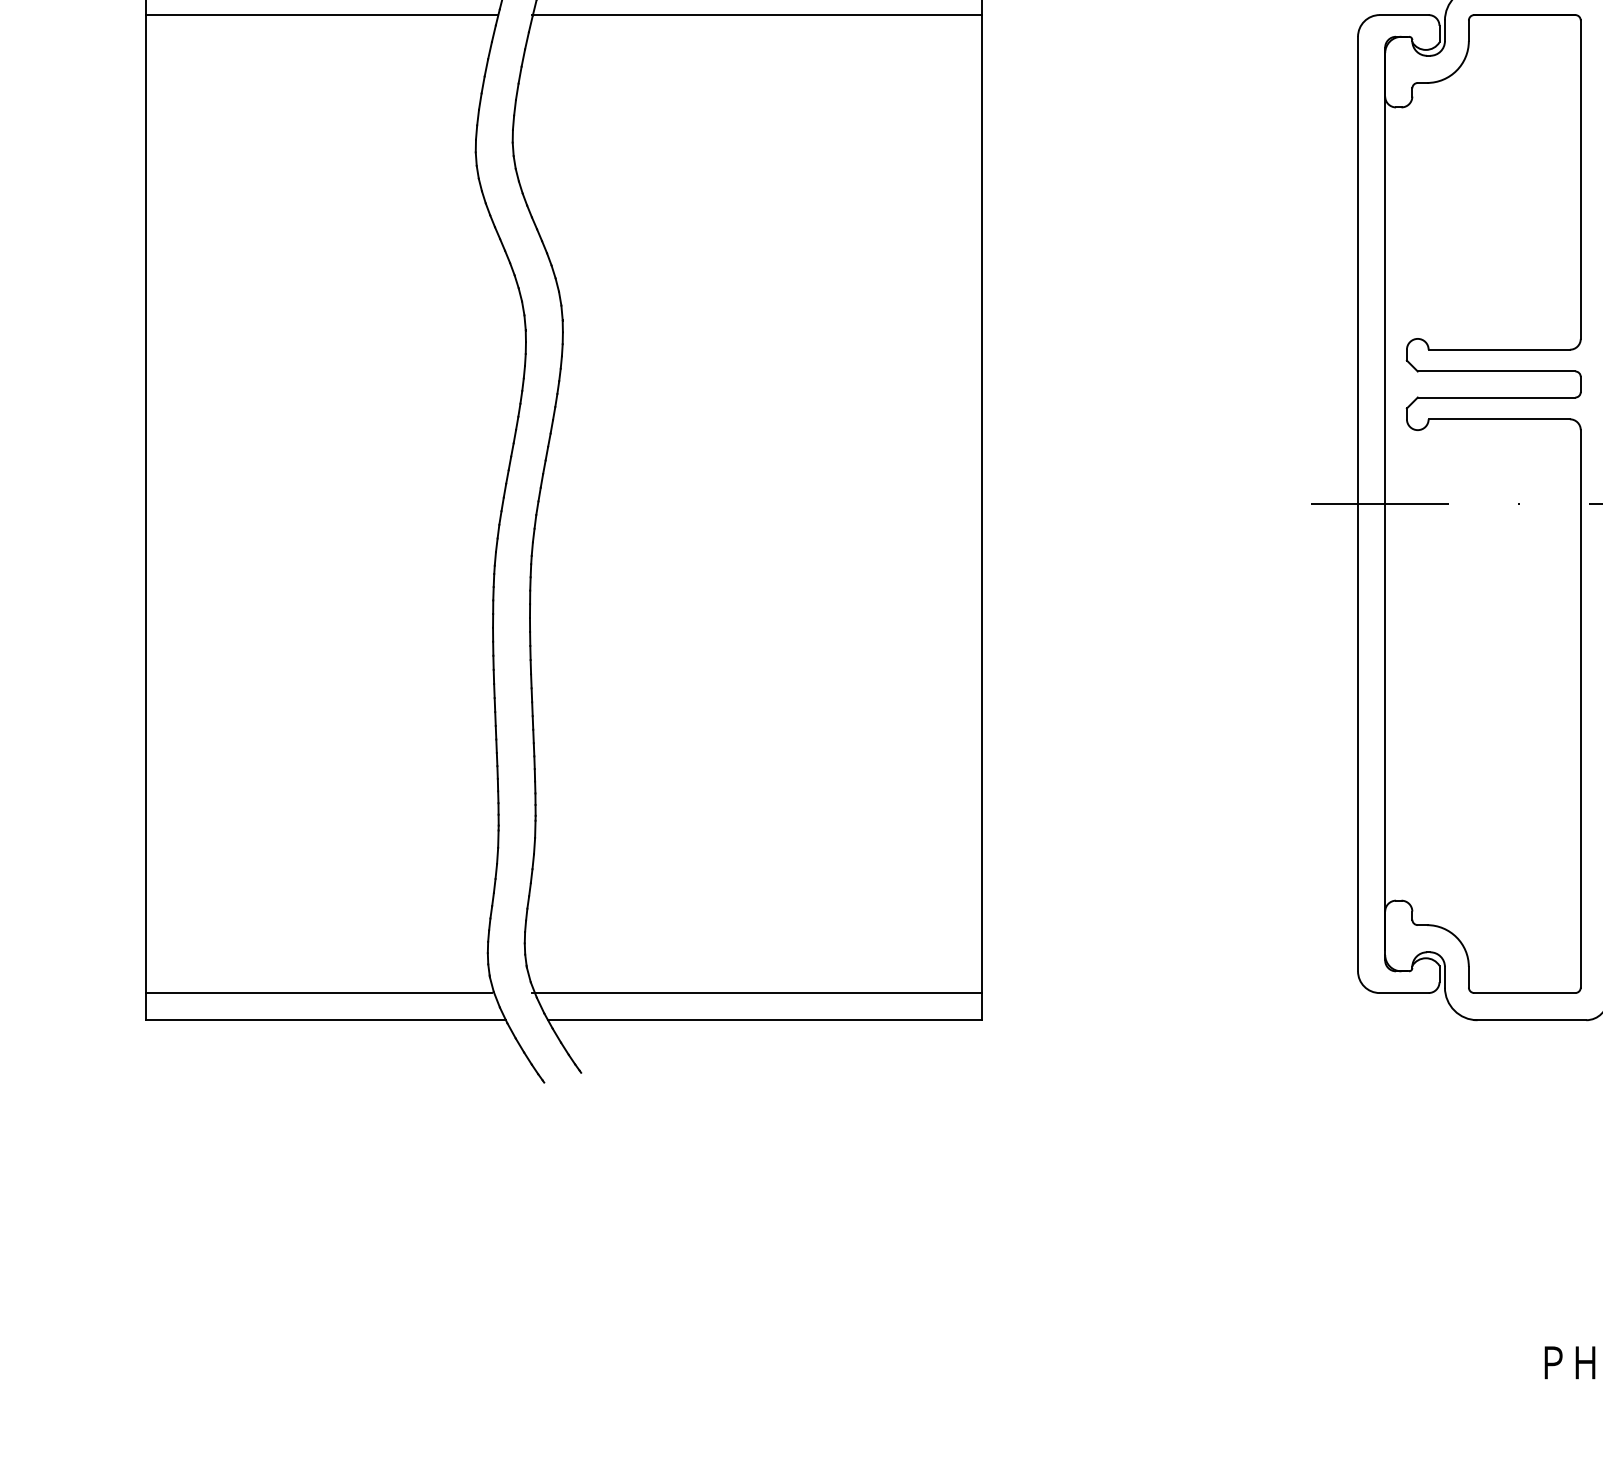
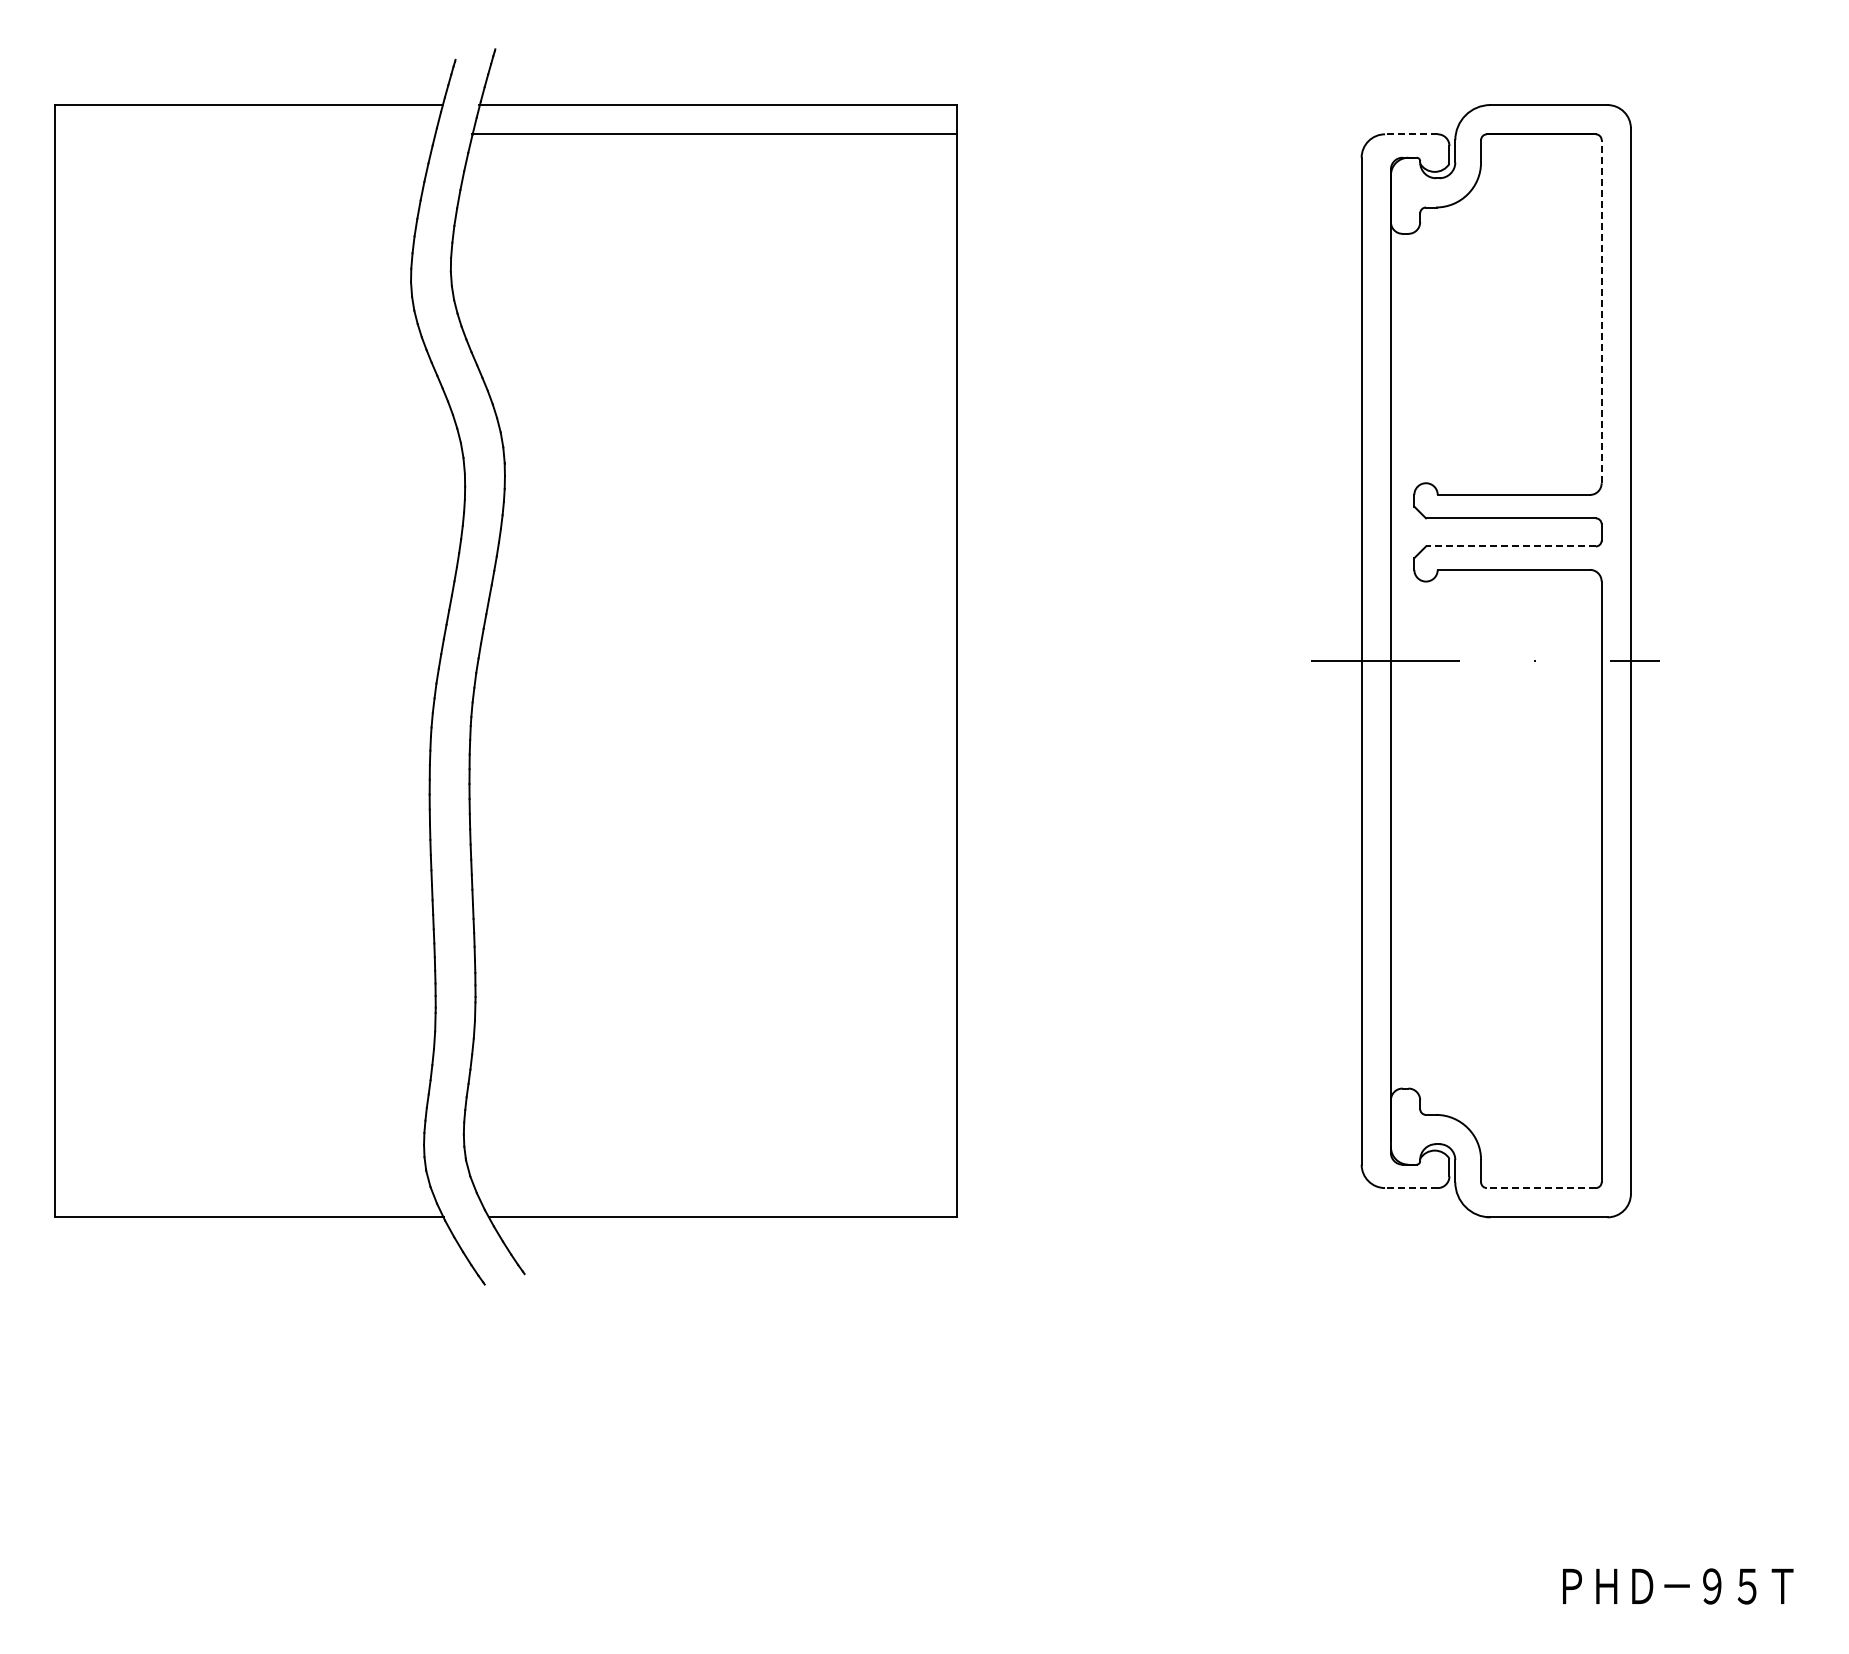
line: (321, 15) -> (244, 134), removed
line: (1403, 15) -> (1410, 134), solid -> dashed
line: (1580, 179) -> (1601, 311), solid -> dashed
line: (1496, 397) -> (1510, 546), solid -> dashed
line: (318, 993) -> (241, 1188), removed
line: (757, 993) -> (714, 1188), removed
line: (1403, 993) -> (1410, 1188), solid -> dashed
line: (1524, 993) -> (1541, 1188), solid -> dashed

